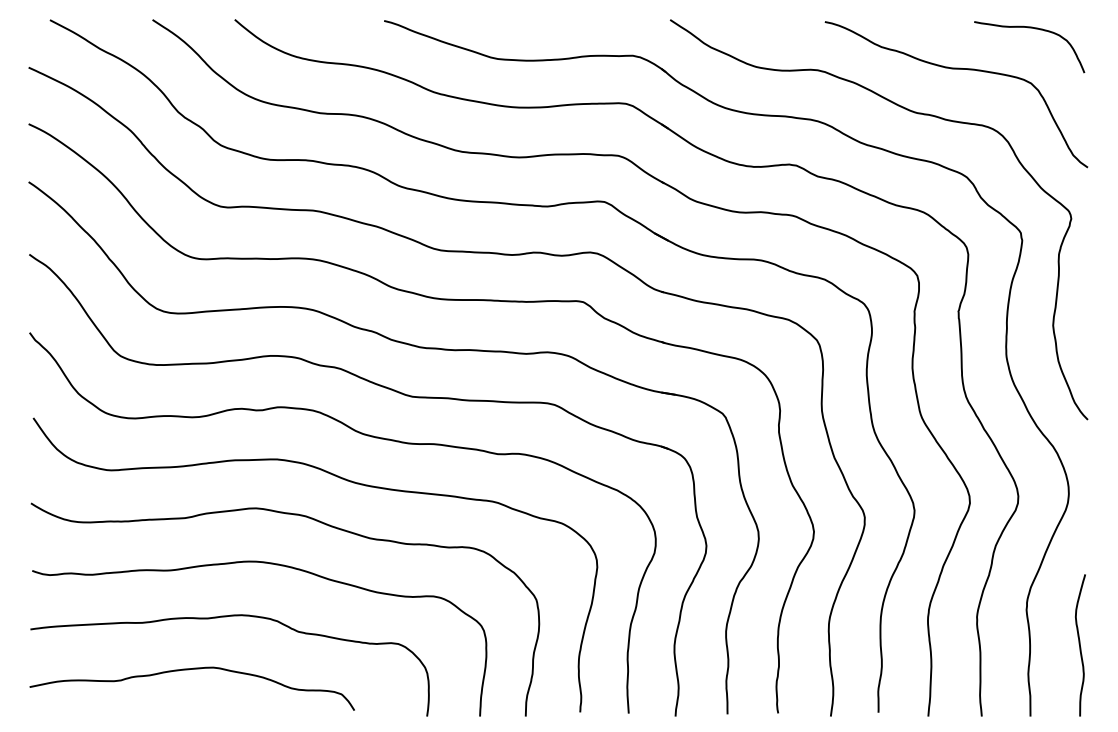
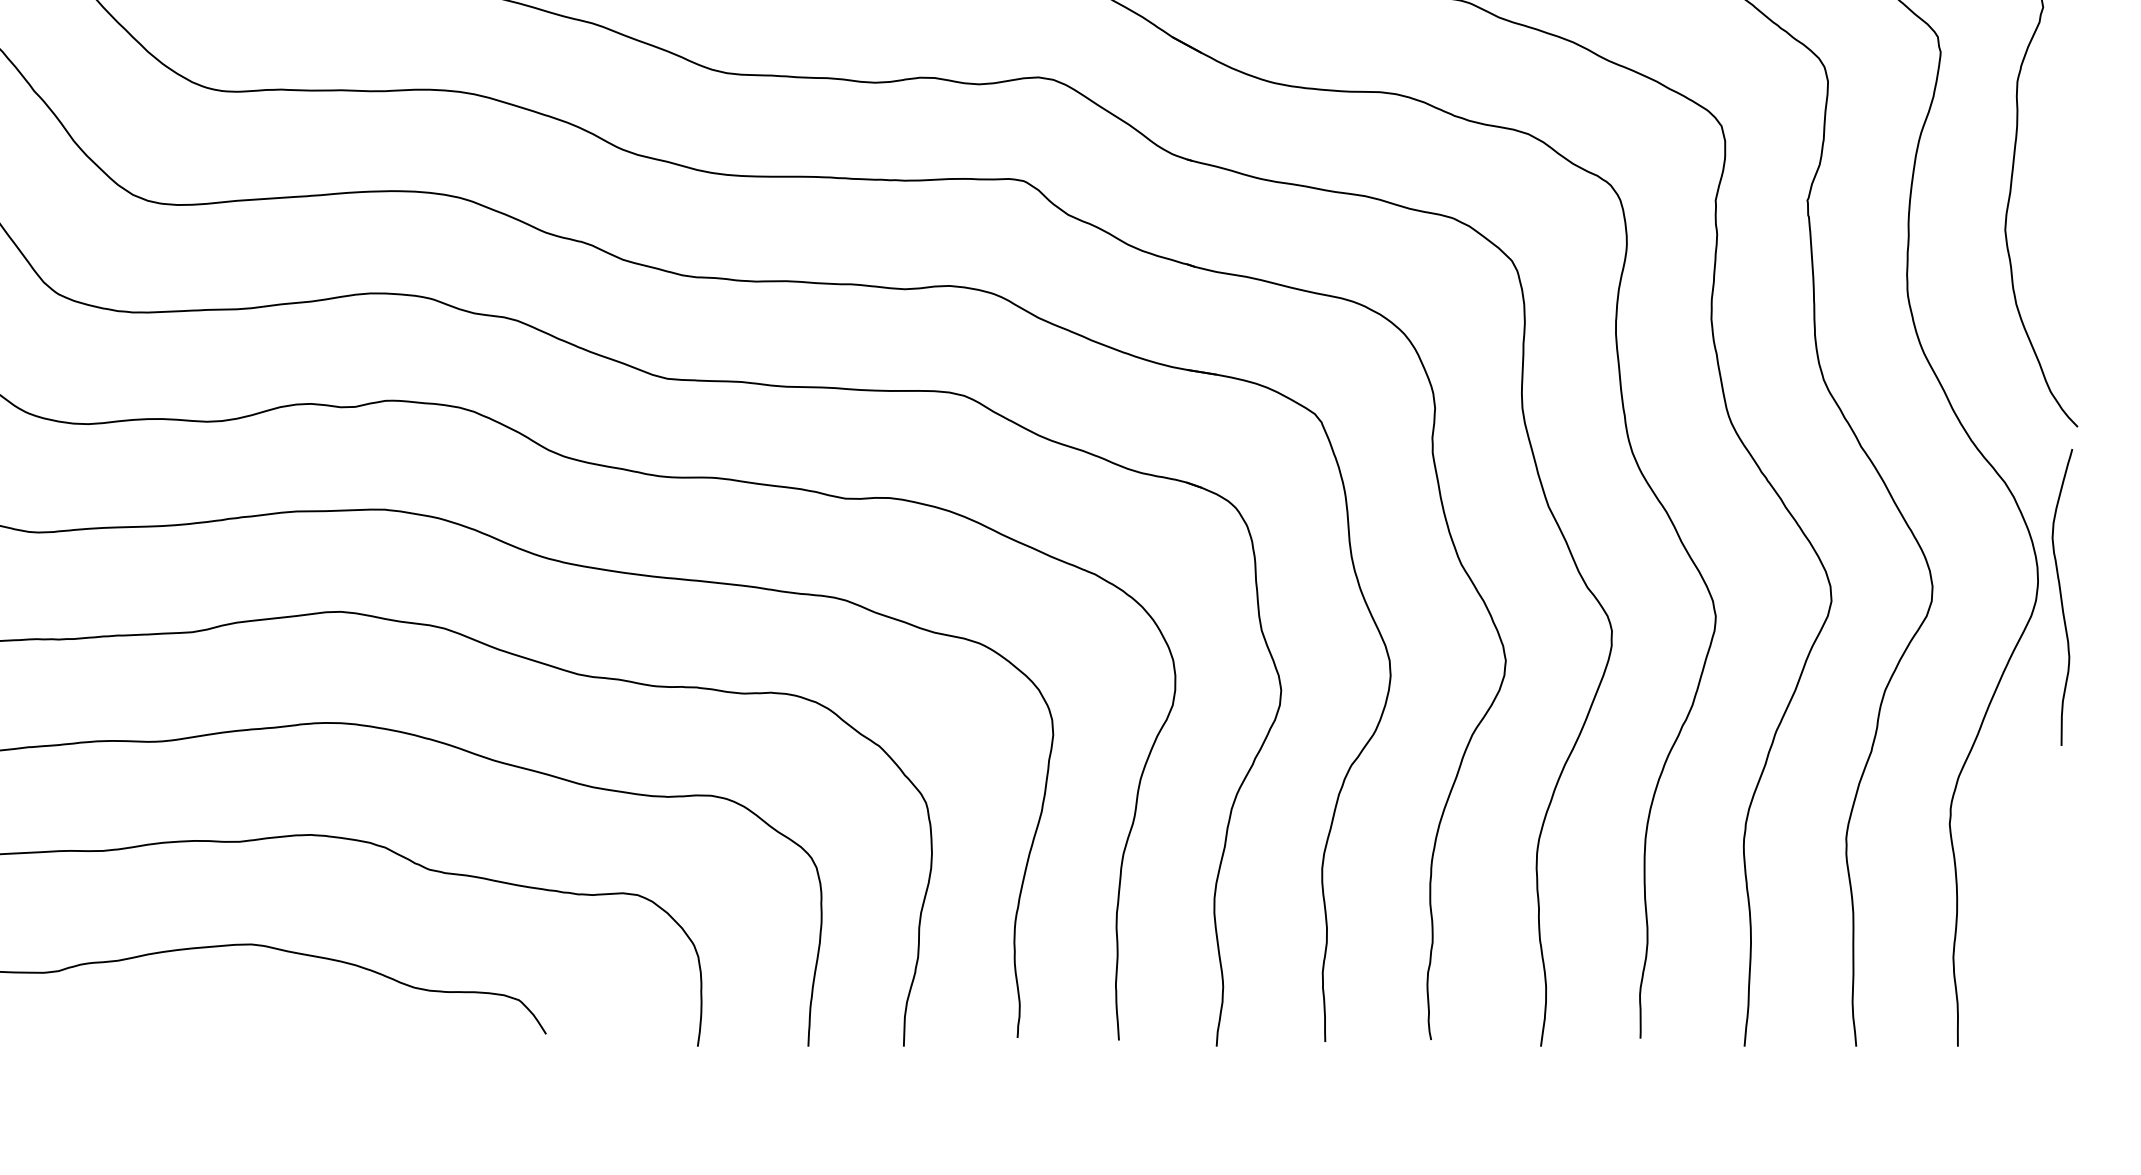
curve: (1080, 645) -> (2062, 597), moved

